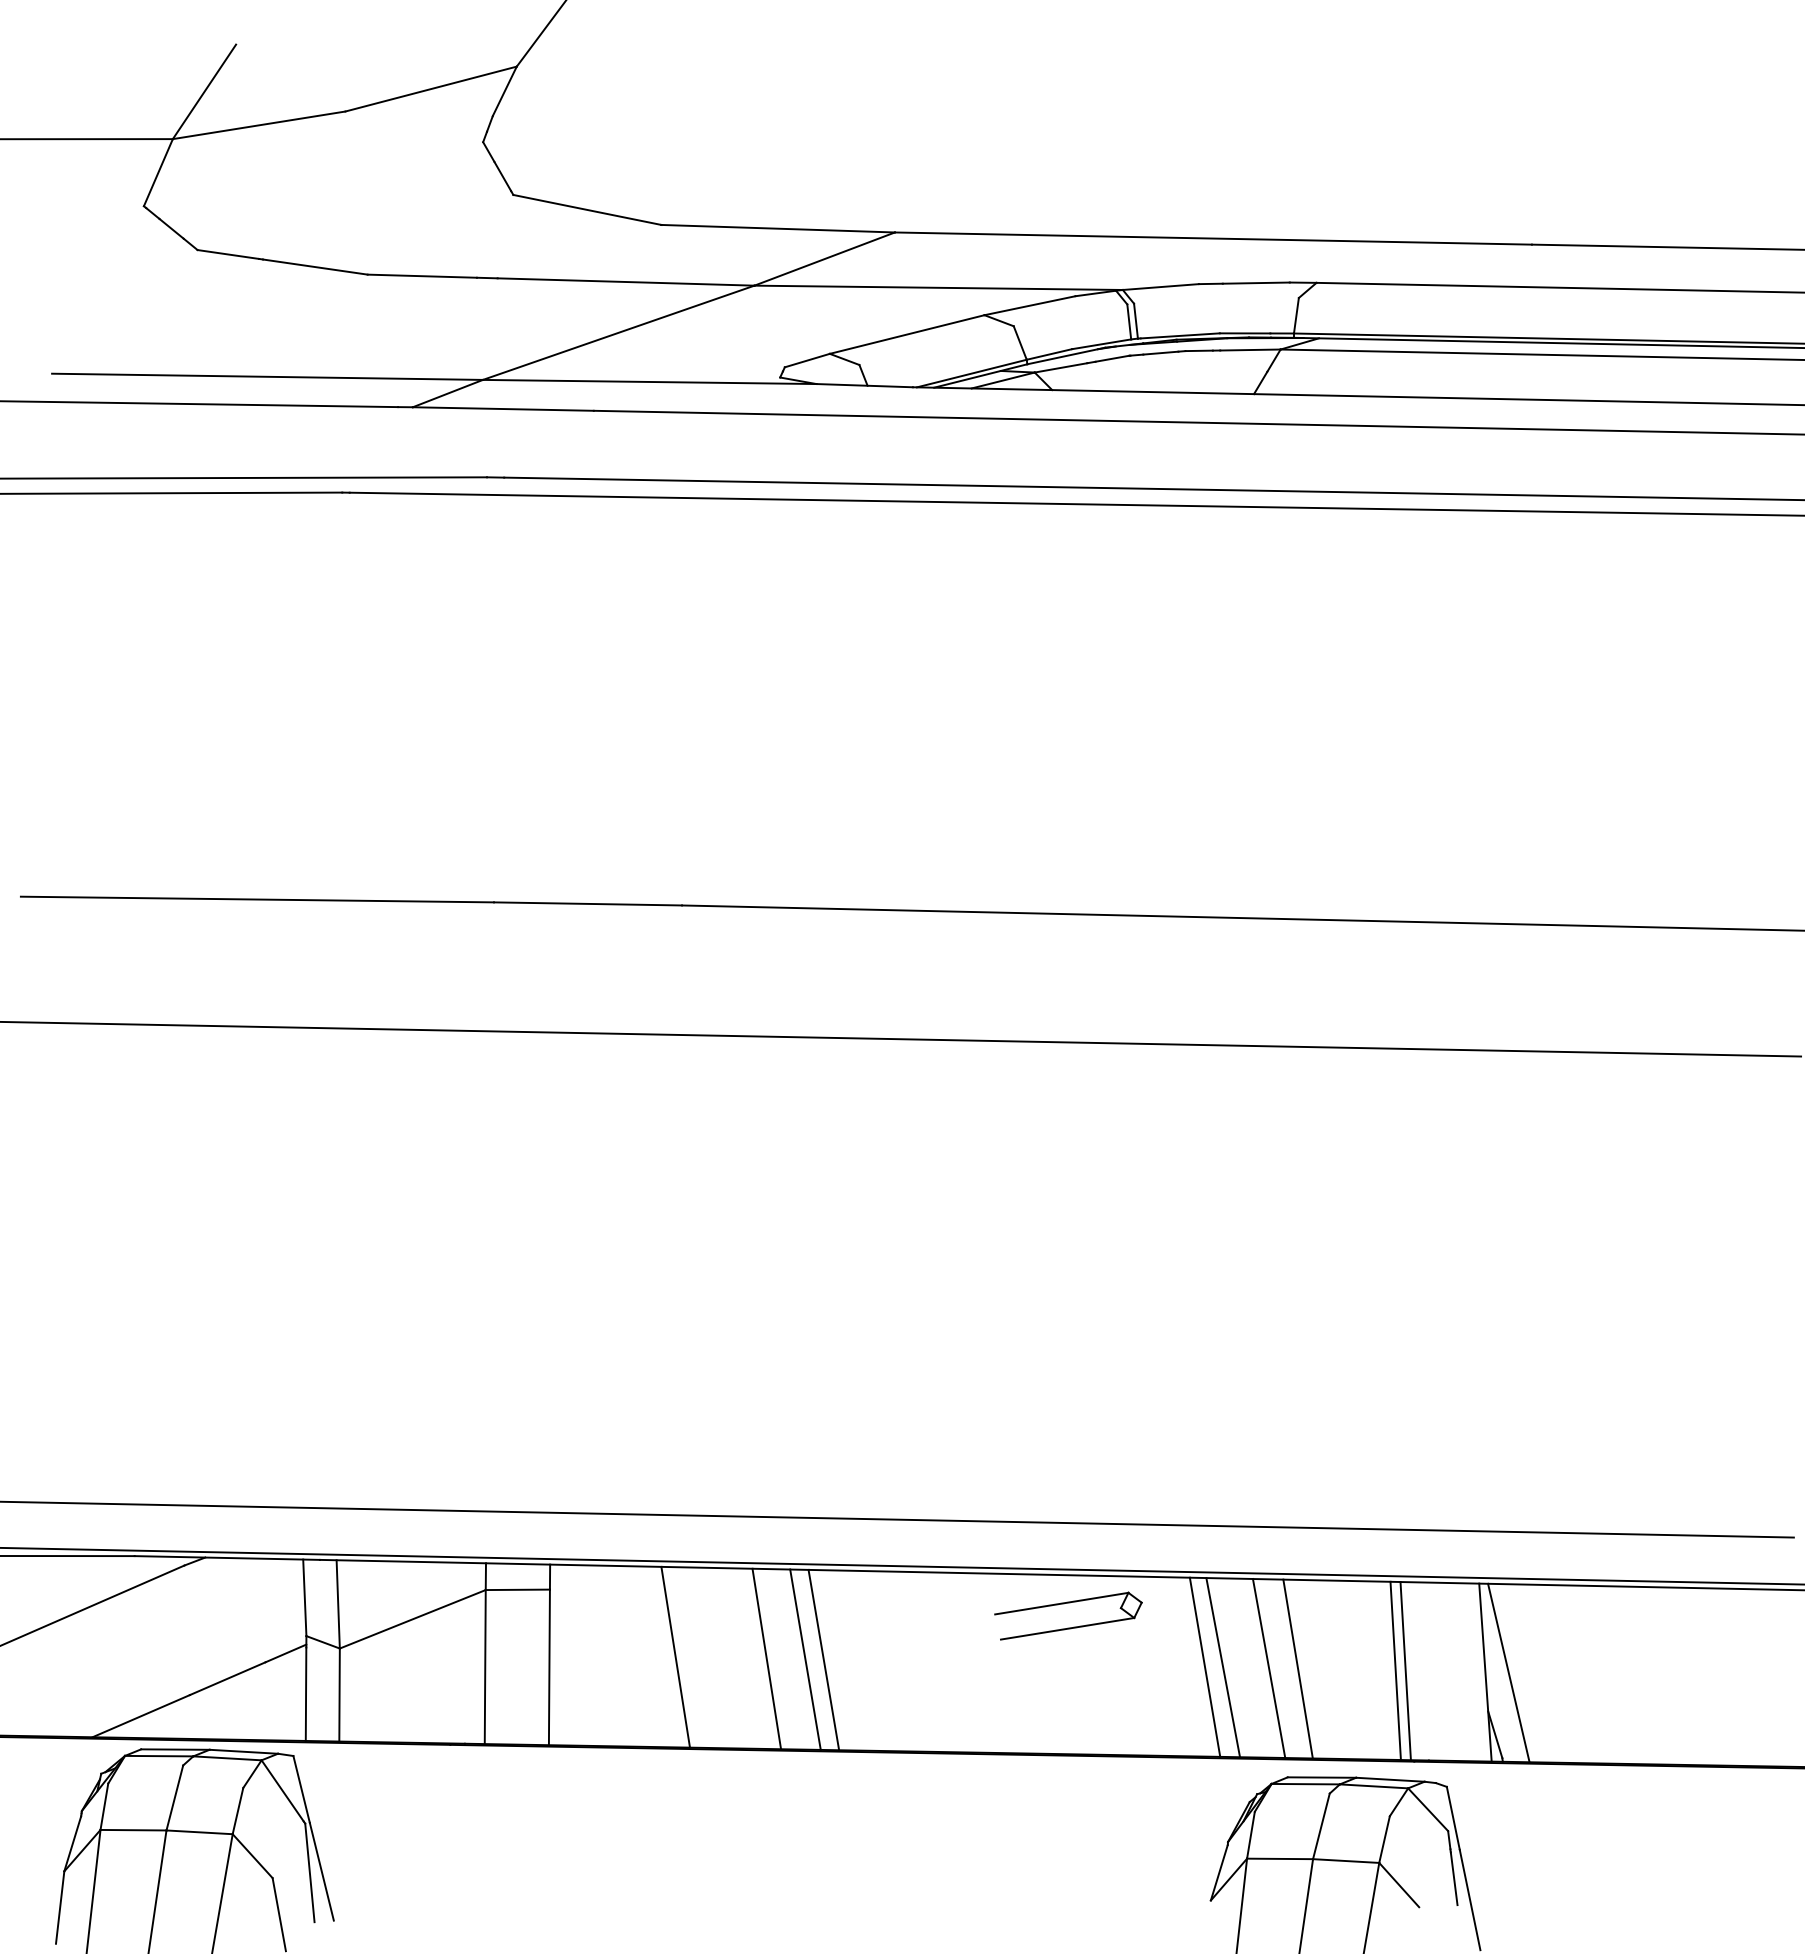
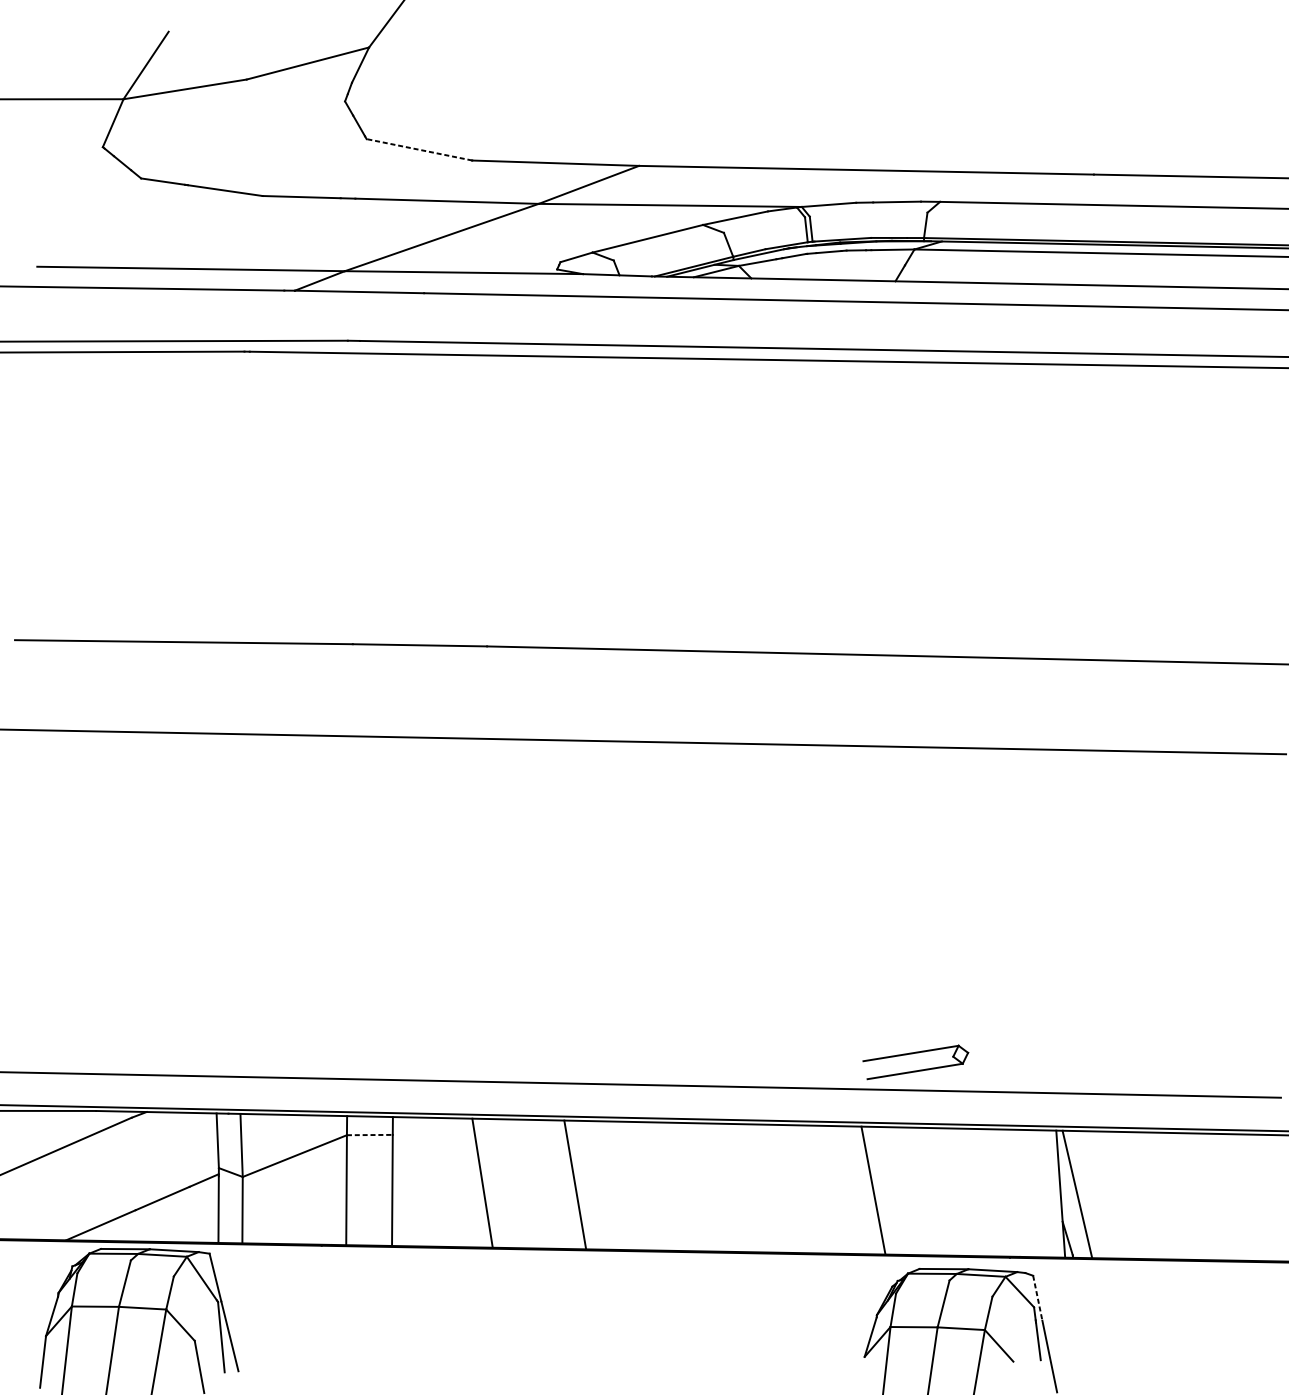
line: (587, 209) -> (419, 149), solid -> dashed
line: (518, 1589) -> (370, 1134), solid -> dashed
part: (1064, 1604) -> (912, 1054), moved
line: (766, 1658) -> (547, 1184), removed
line: (823, 1659) -> (588, 1184), removed
line: (1204, 1666) -> (860, 1189), removed
line: (1268, 1668) -> (905, 1191), removed
line: (1297, 1668) -> (926, 1191), removed
line: (1395, 1670) -> (996, 1192), removed
line: (1405, 1671) -> (1003, 1193), removed
line: (1453, 1818) -> (1037, 1298), solid -> dashed

